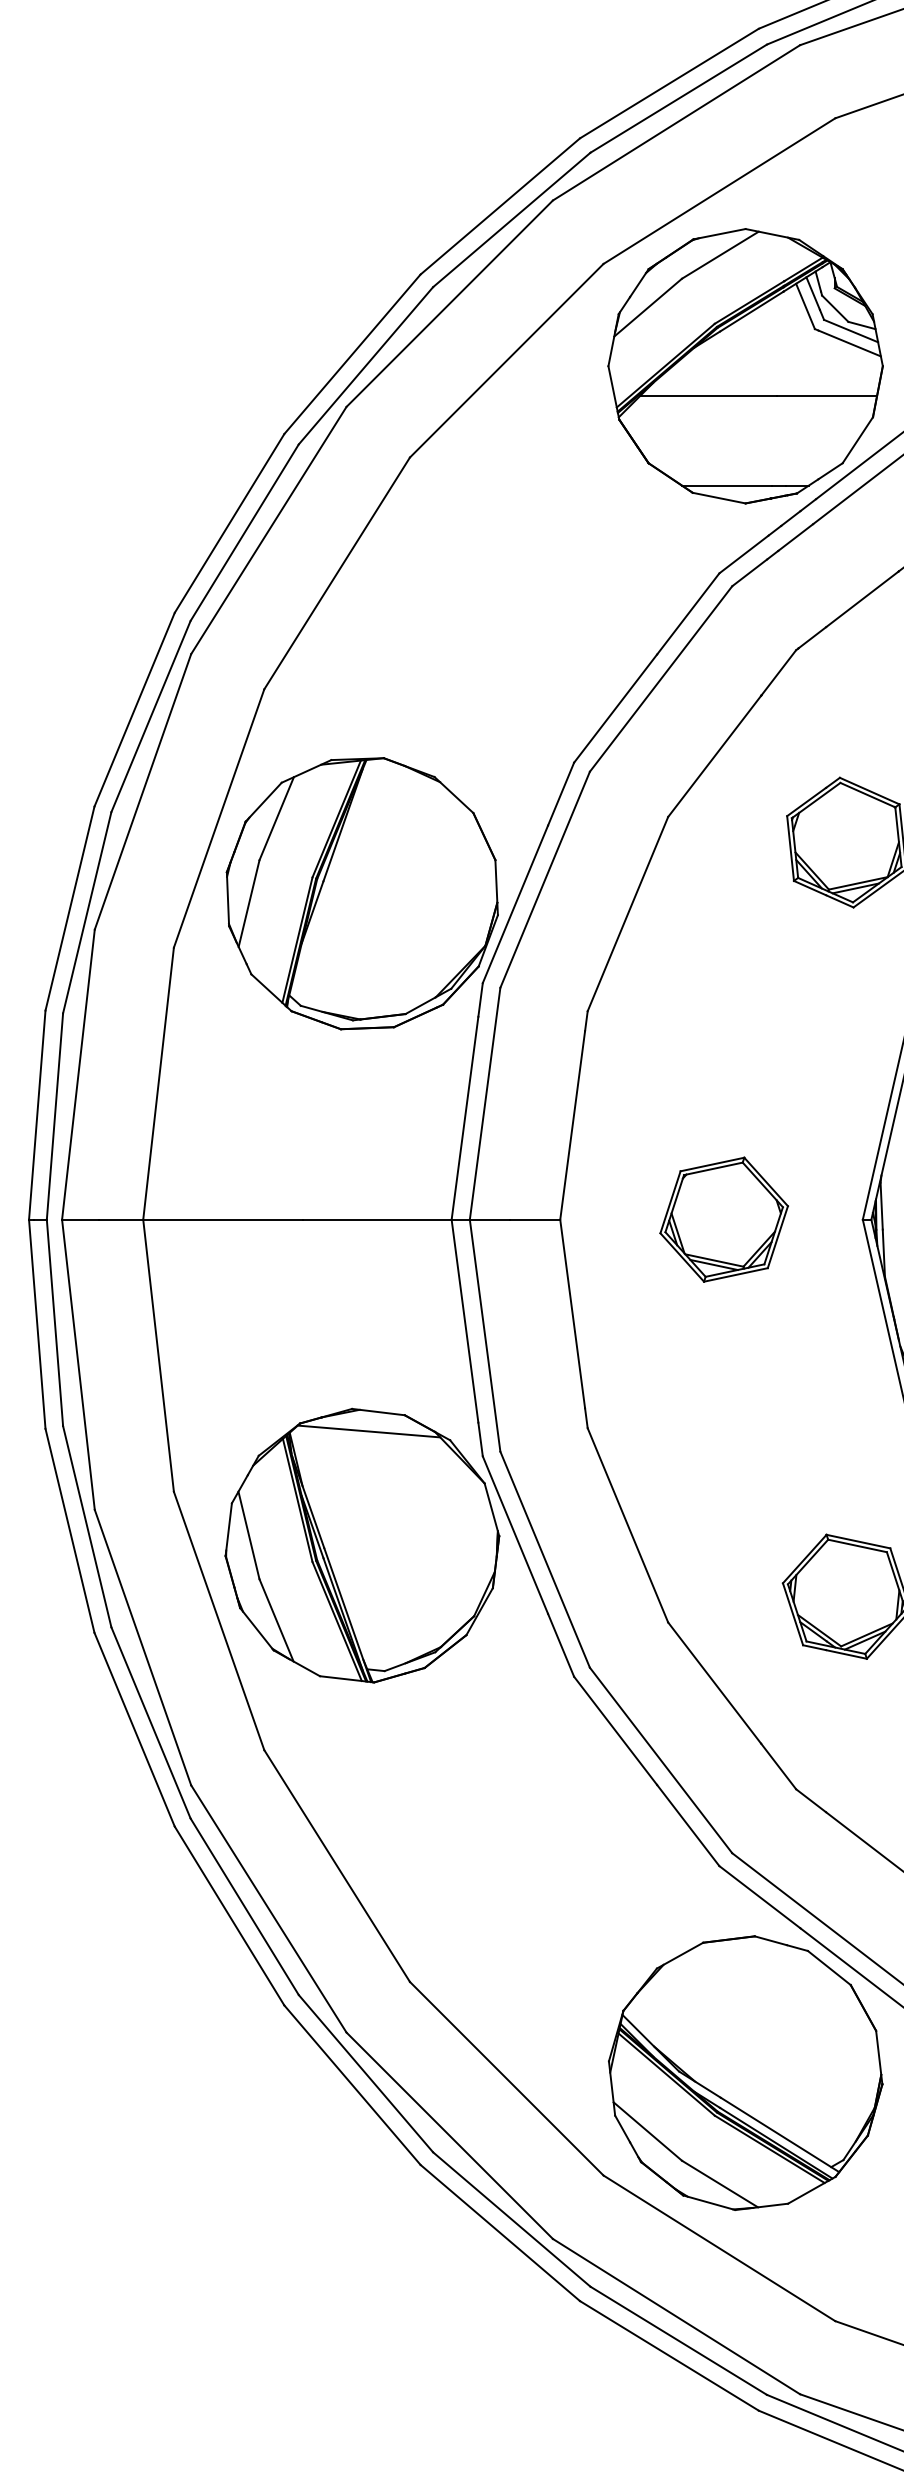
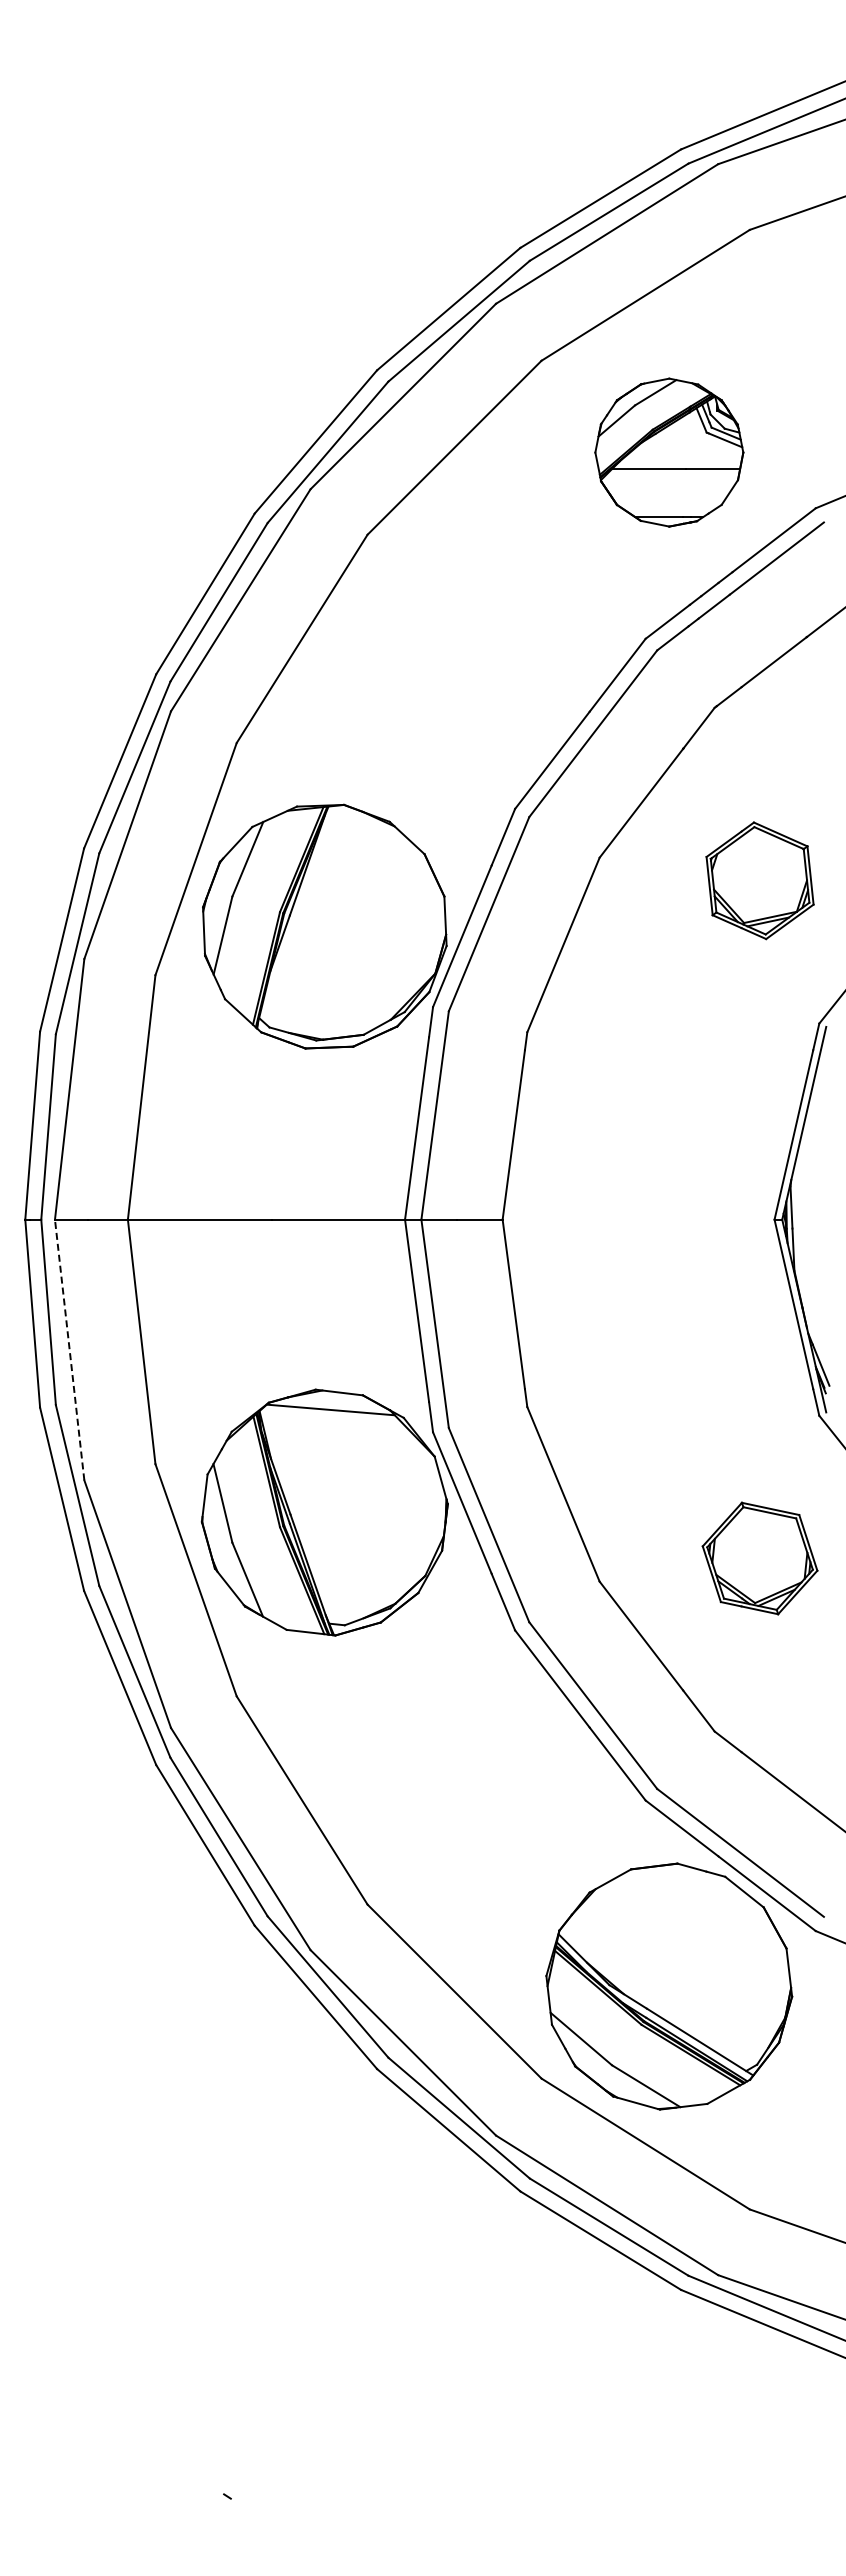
part: (745, 366) -> (669, 452), size x0.6
part: (723, 1219) -> (649, 1219), removed
line: (78, 1364) -> (69, 1349), solid -> dashed

